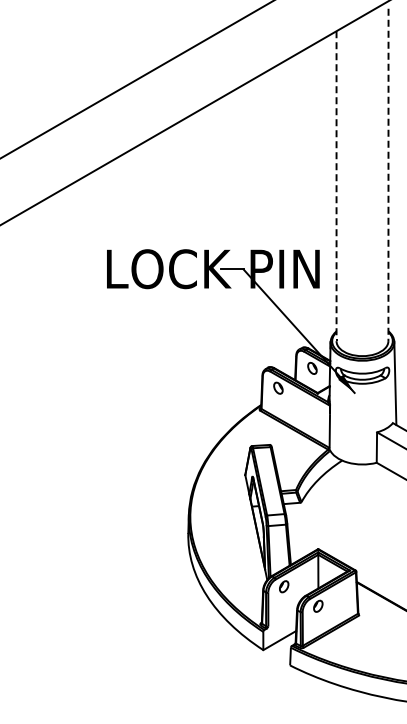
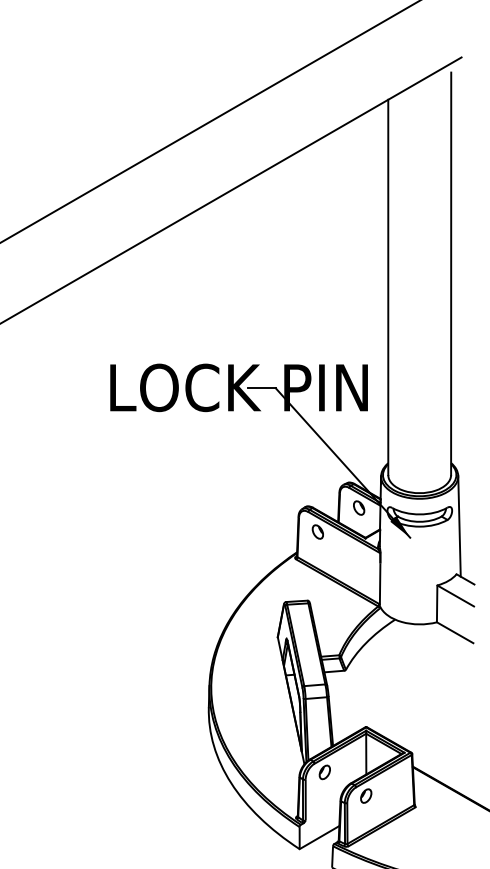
line: (388, 175) -> (451, 274), dashed -> solid
line: (336, 186) -> (388, 287), dashed -> solid

